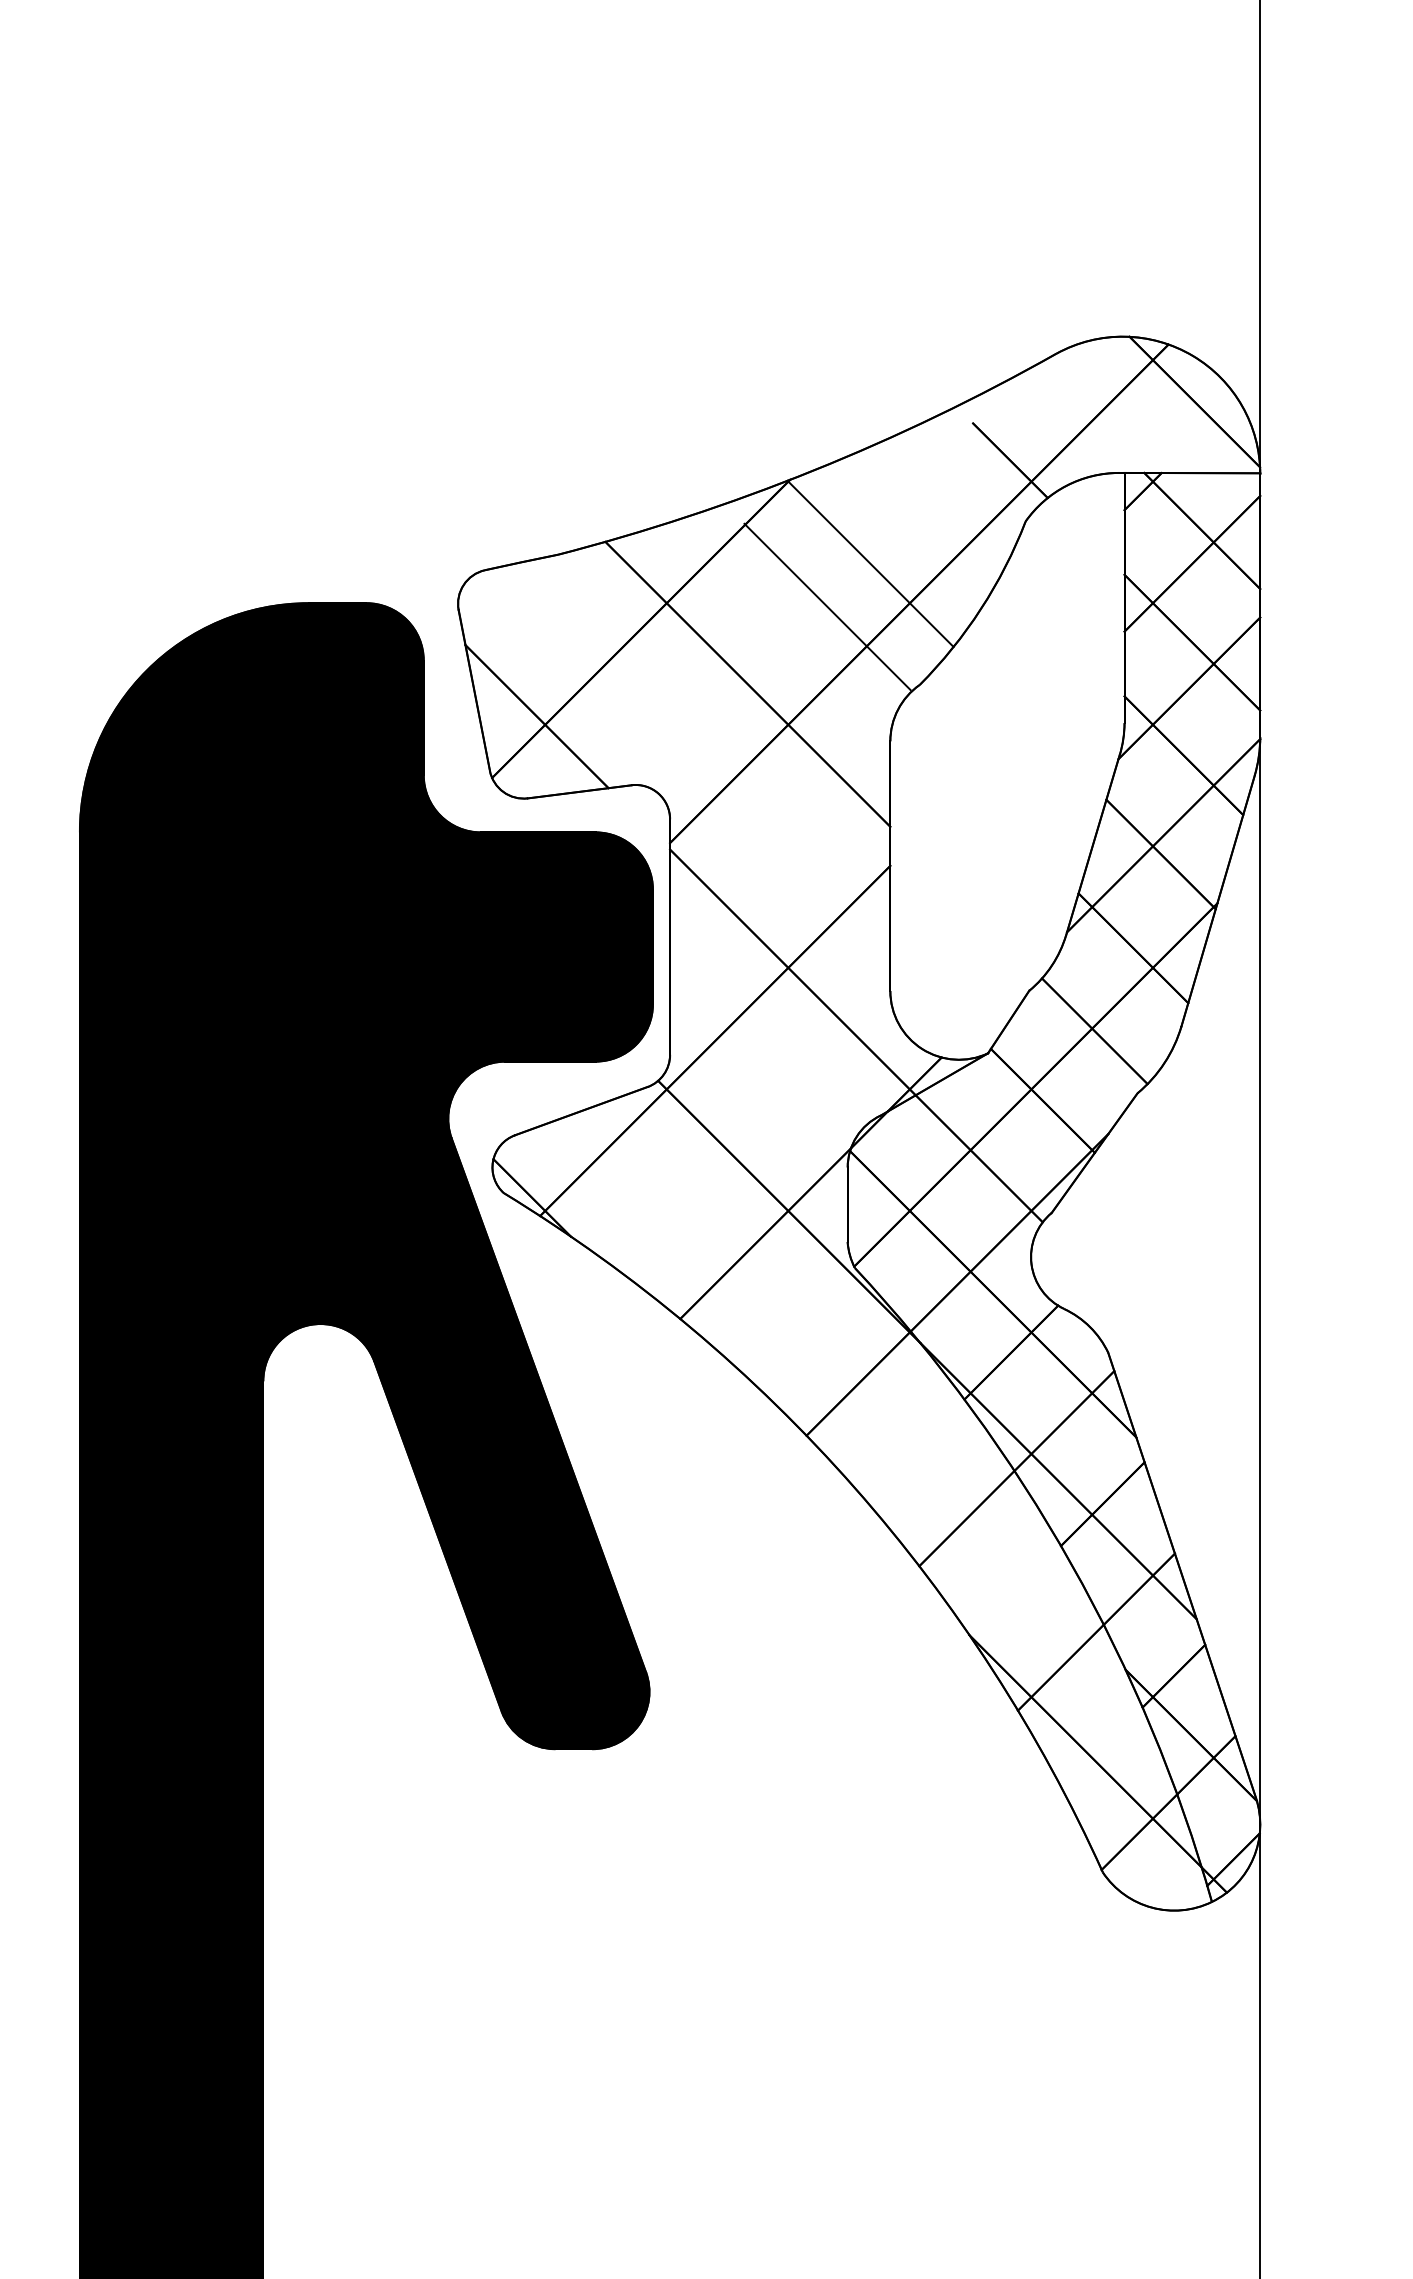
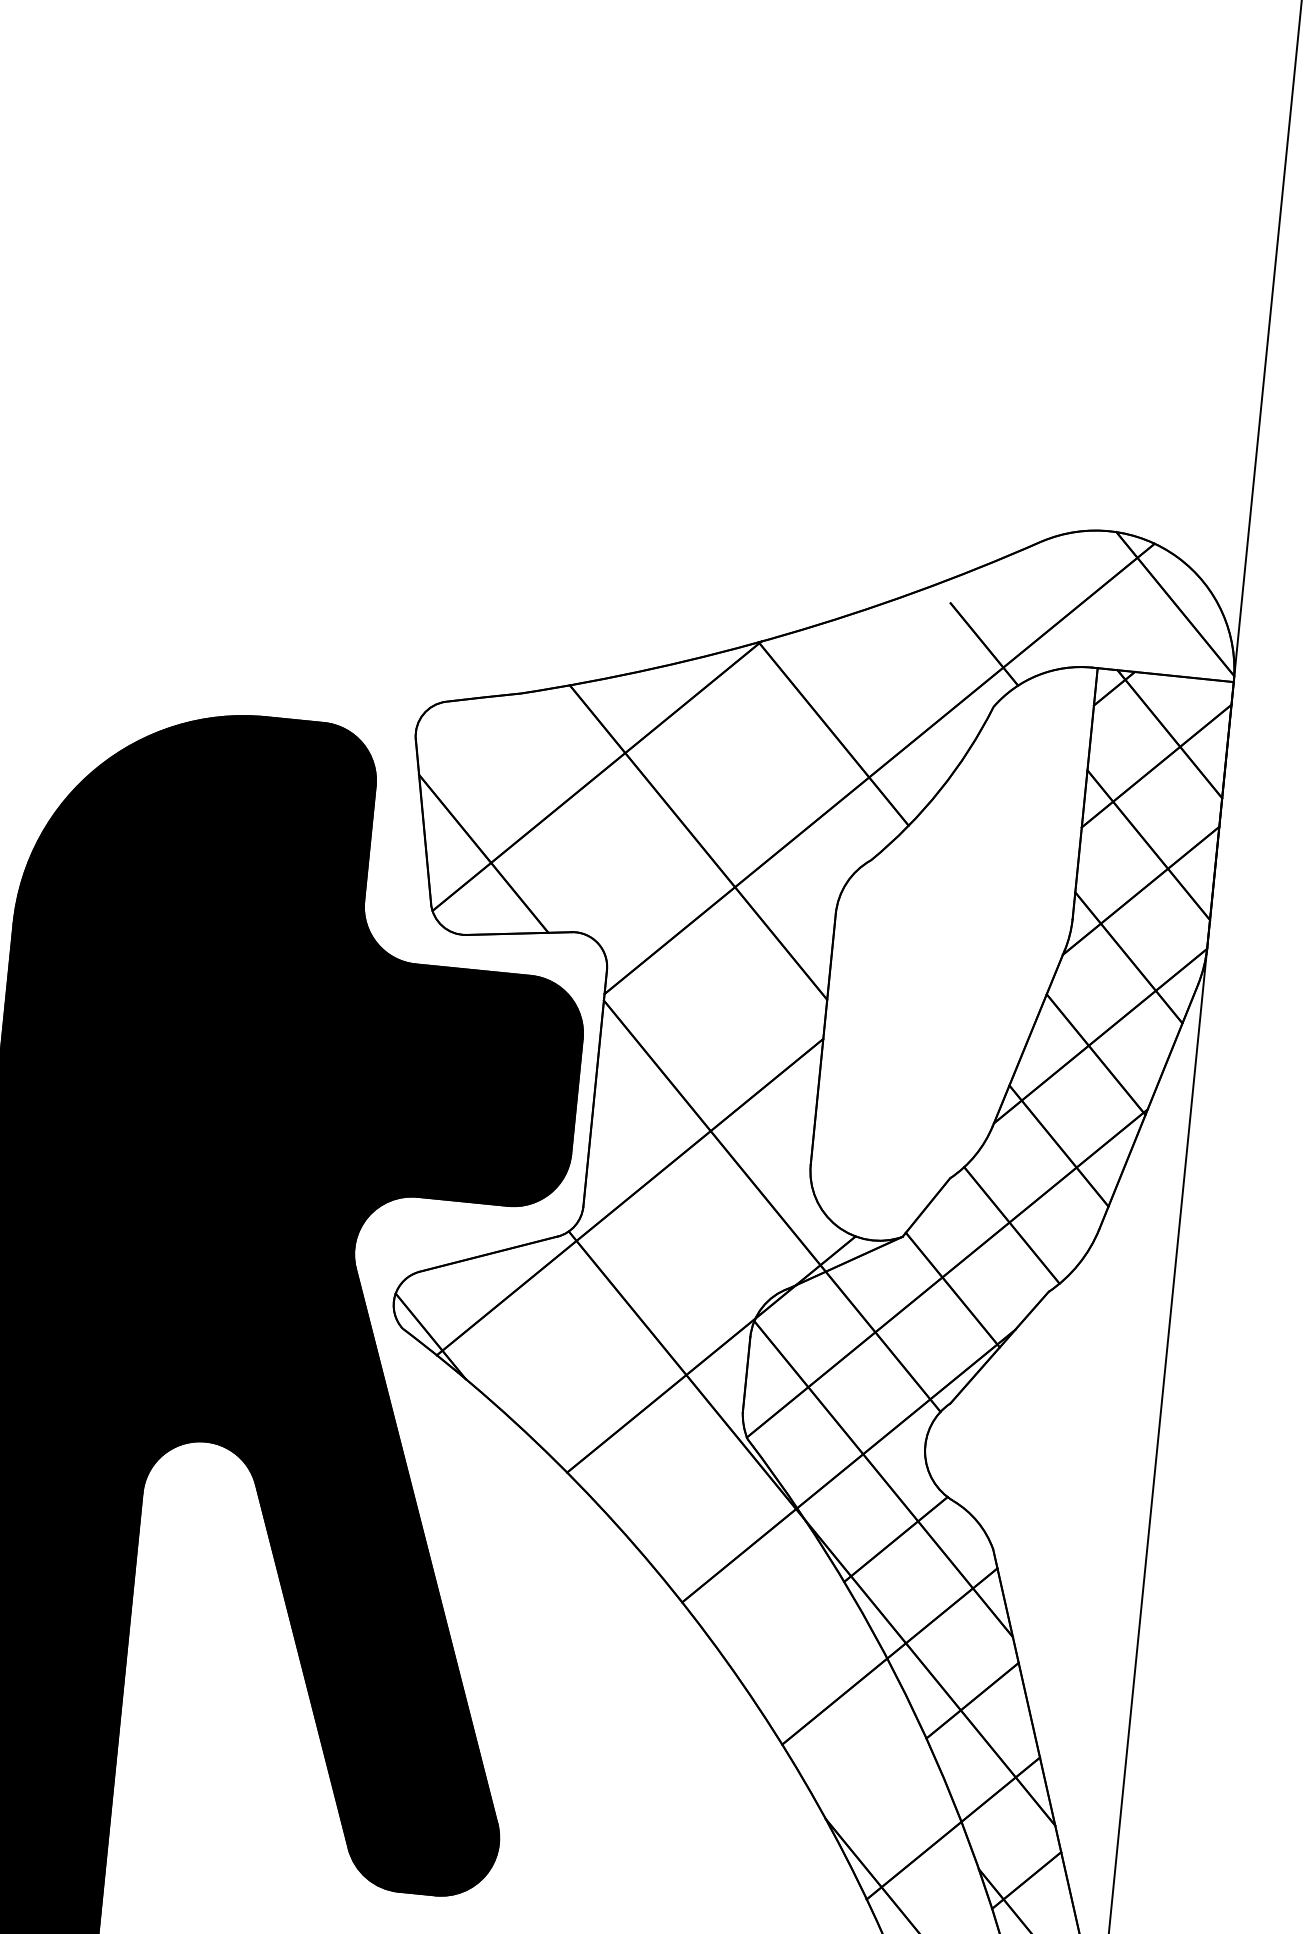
line: (827, 606) -> (833, 733), moved

